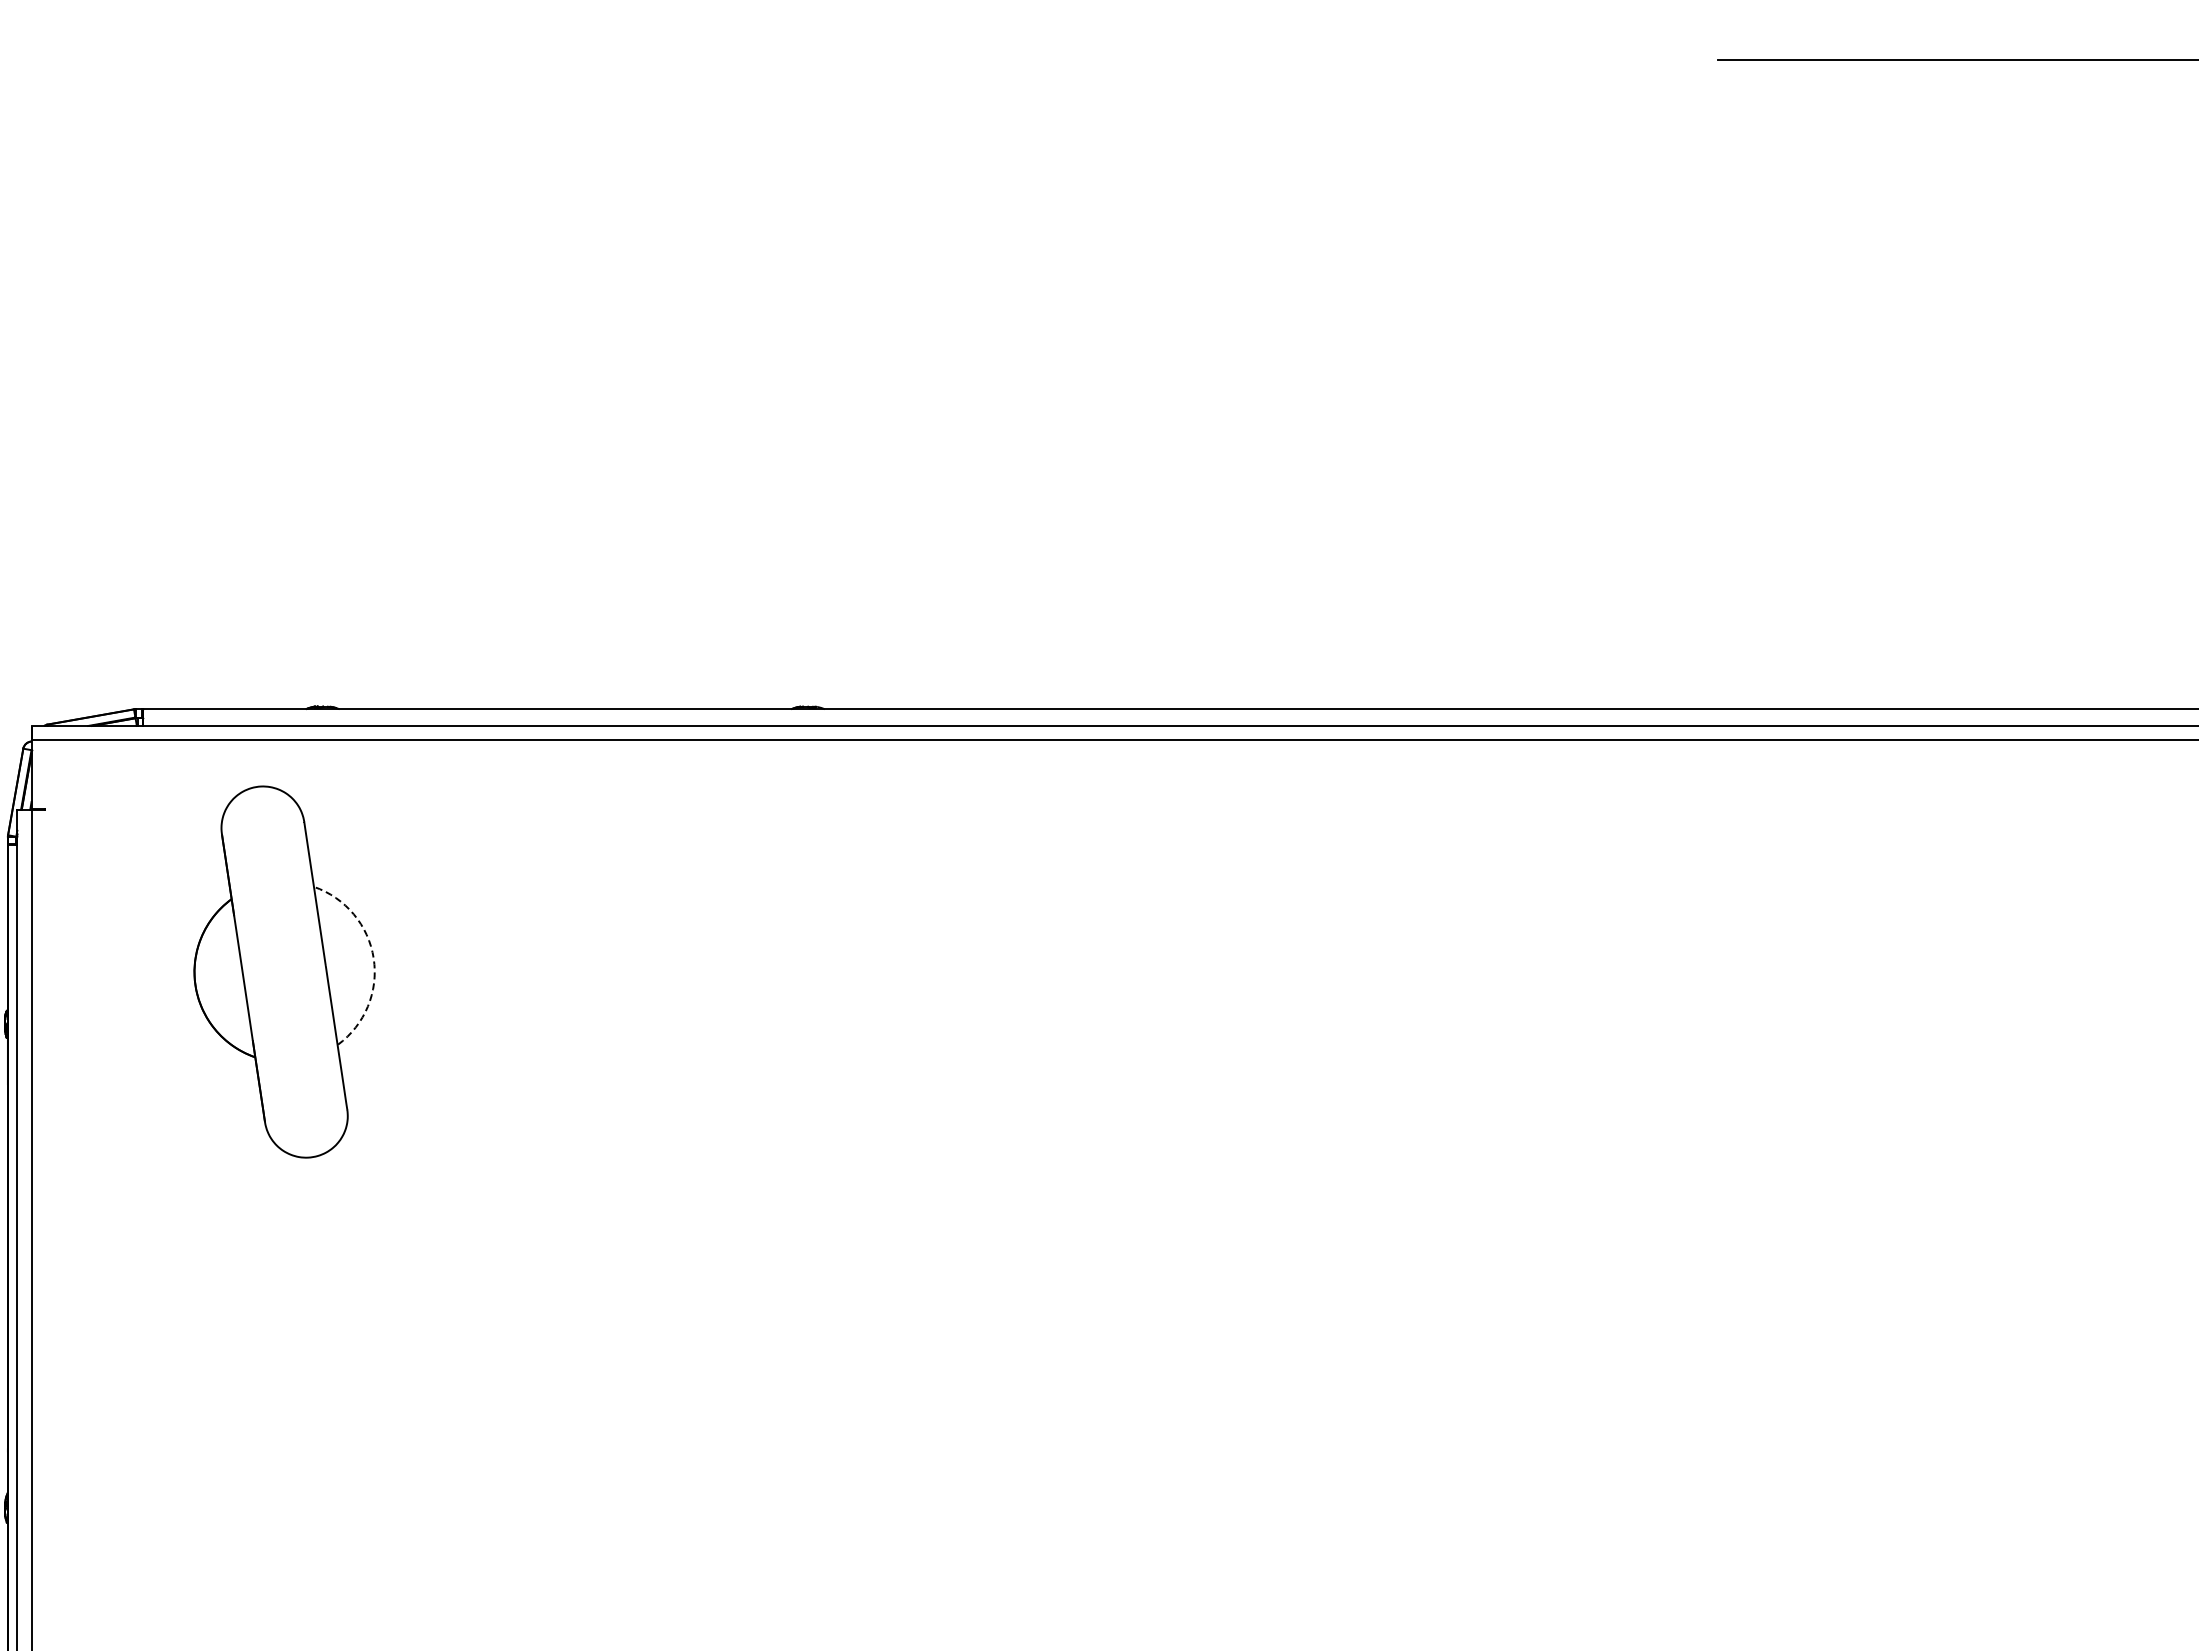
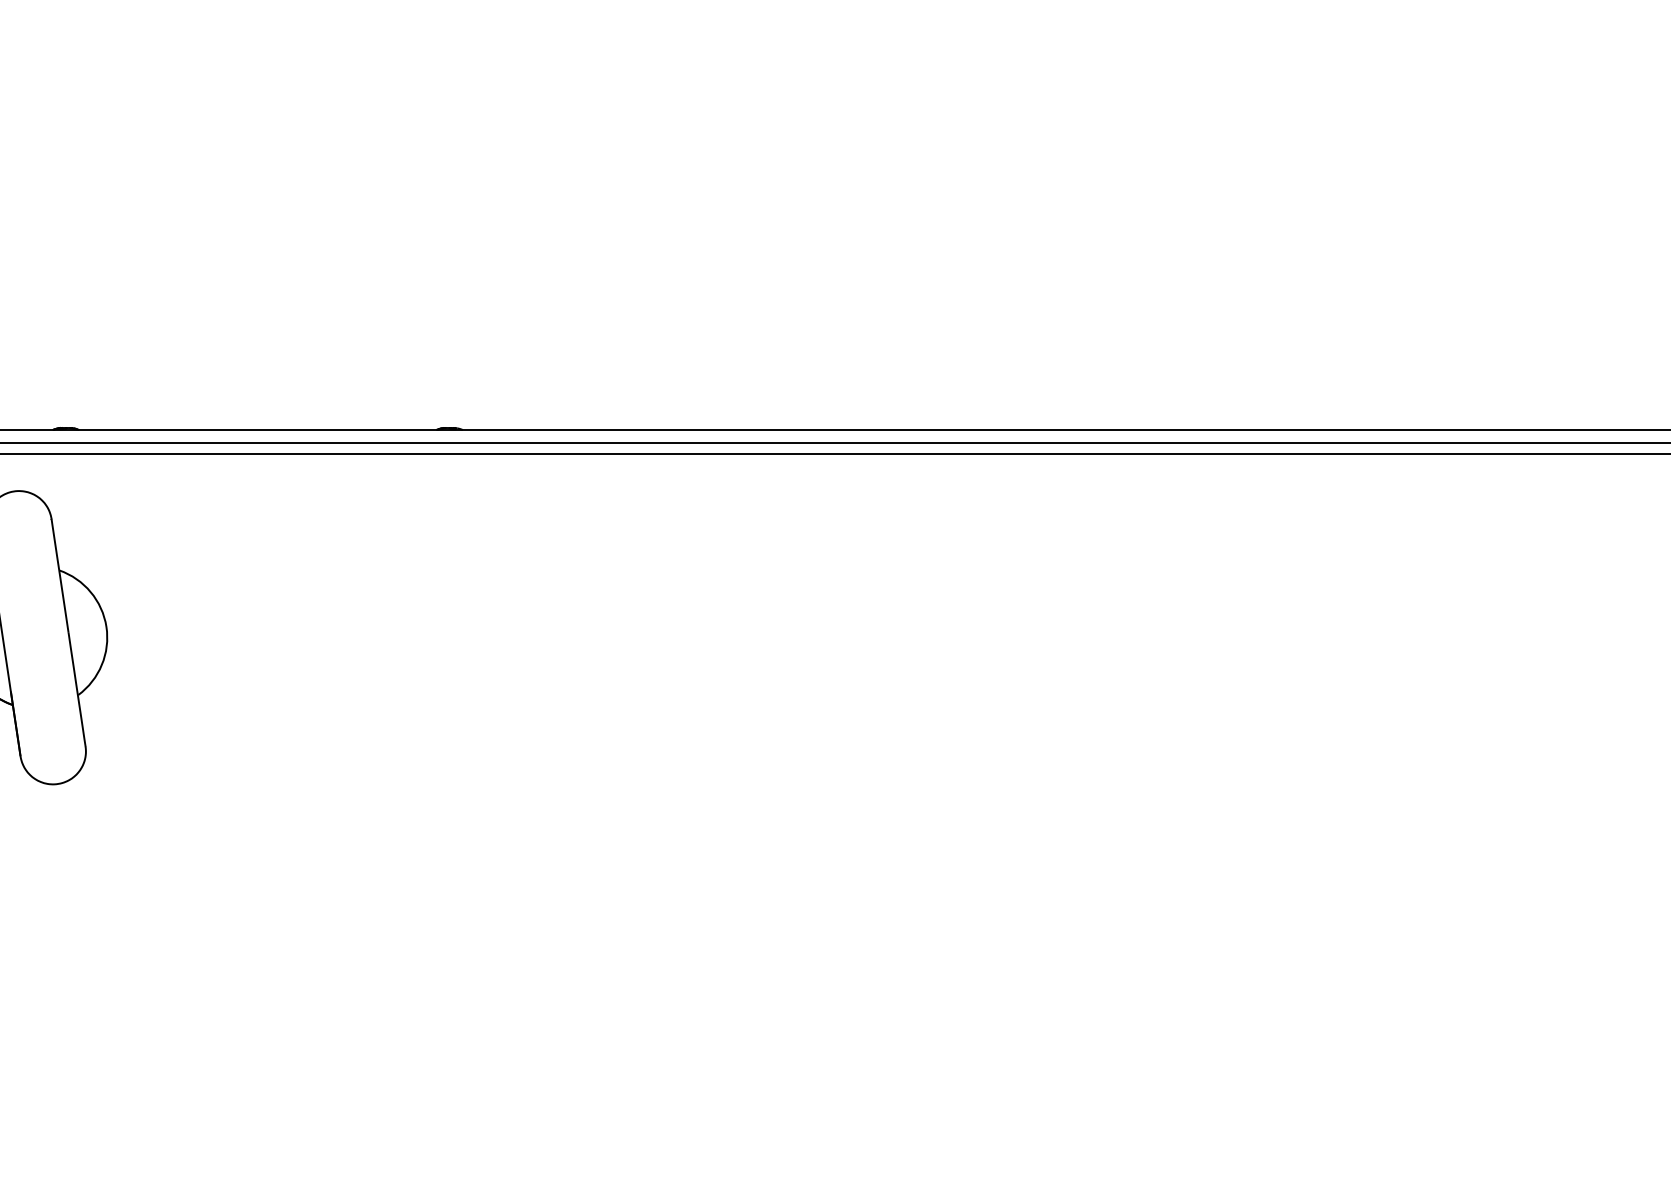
arc: (373, 958) -> (106, 626), dashed -> solid

